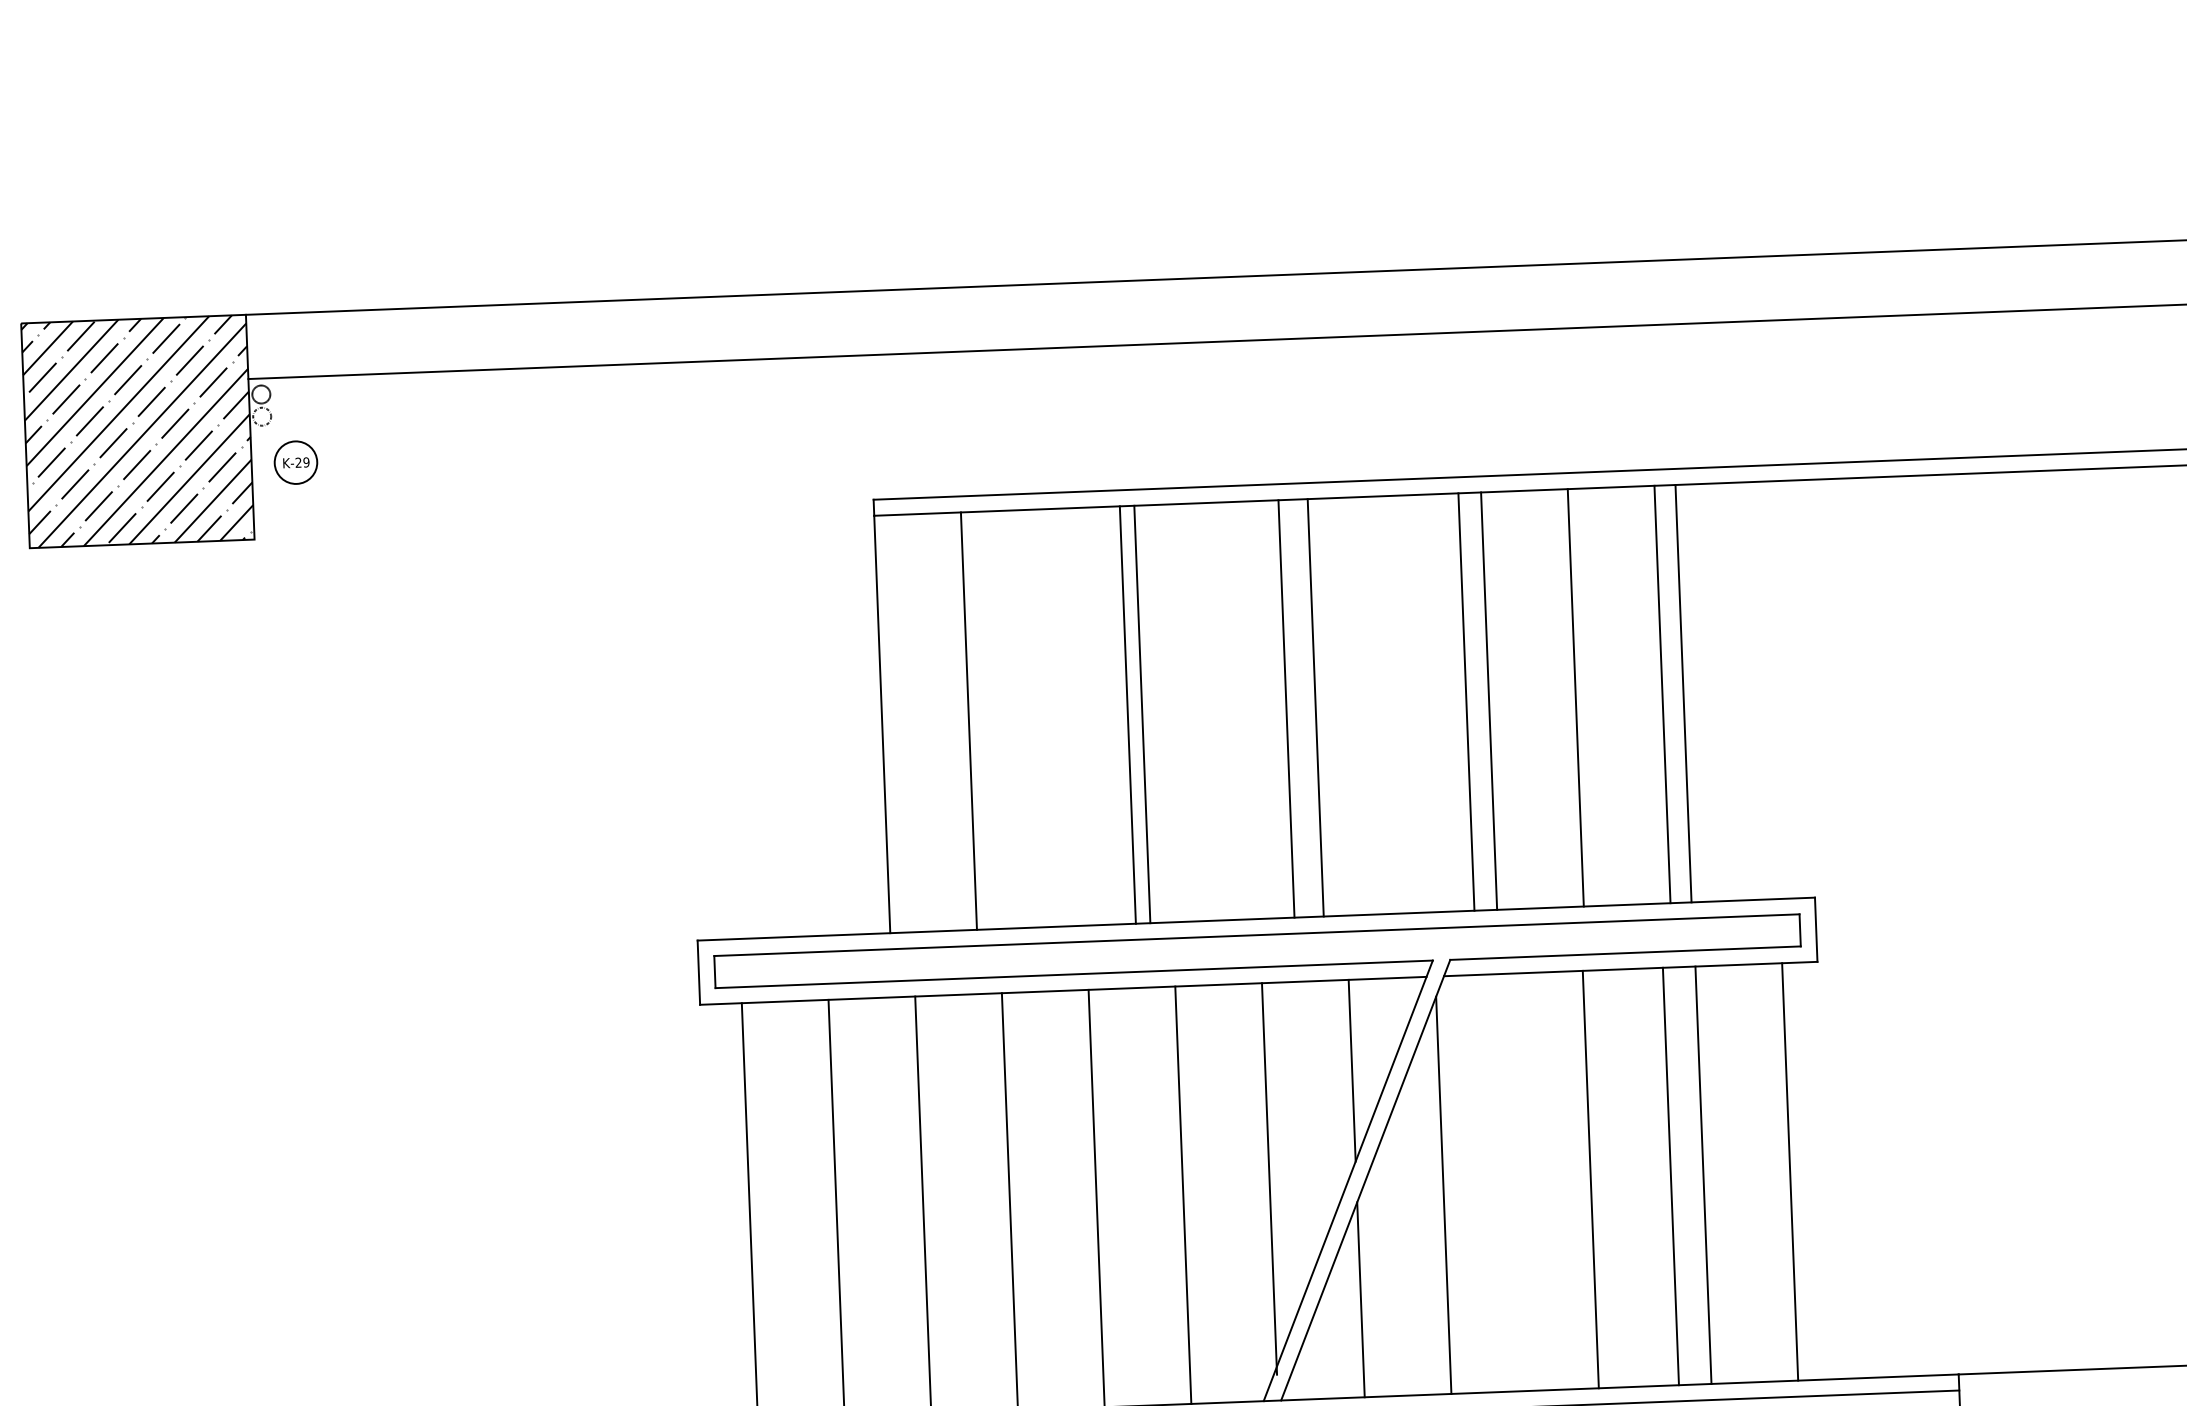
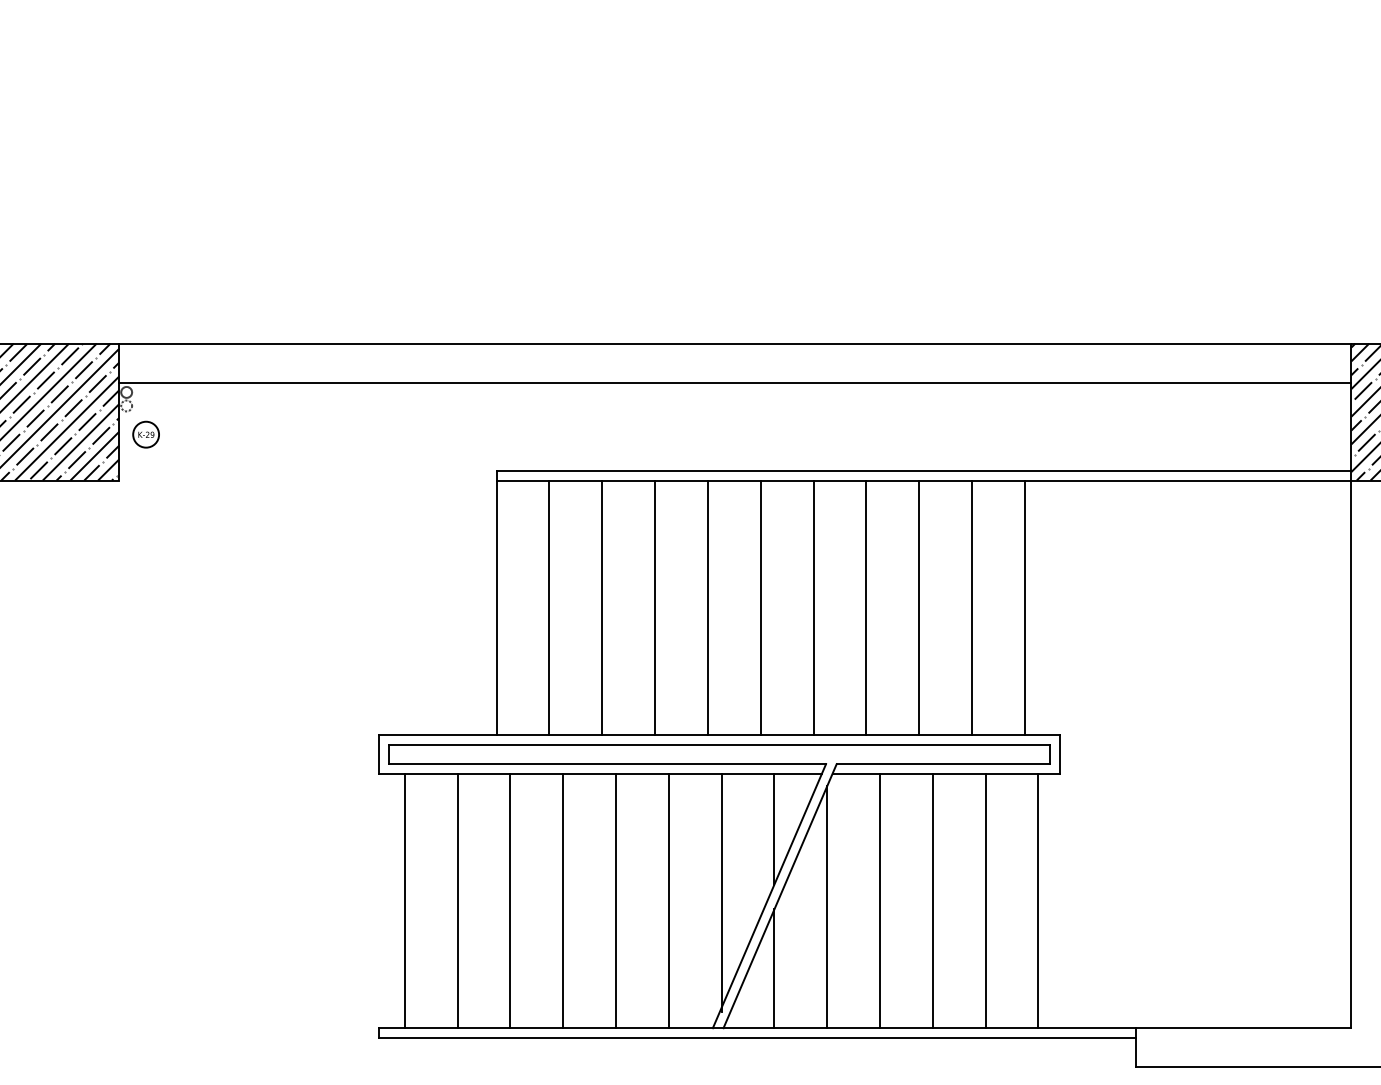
line: (1683, 693) -> (1024, 607), moved
line: (1466, 701) -> (813, 607), moved
line: (1285, 708) -> (707, 607), moved
line: (1128, 714) -> (602, 607), moved
line: (1670, 1175) -> (932, 900), moved
line: (1591, 1178) -> (880, 900), moved

